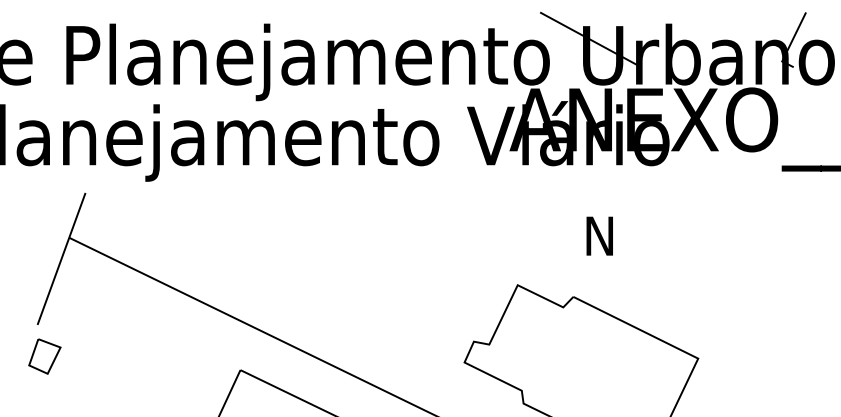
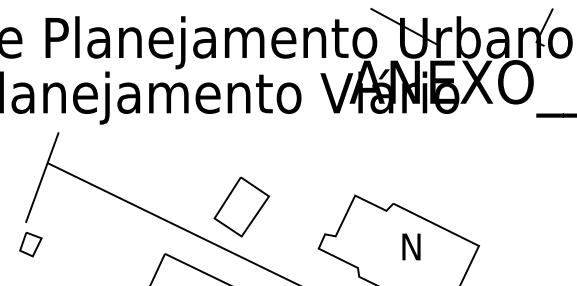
text: (599, 235) -> (411, 246), moved
part: (351, 301) -> (241, 206), added

